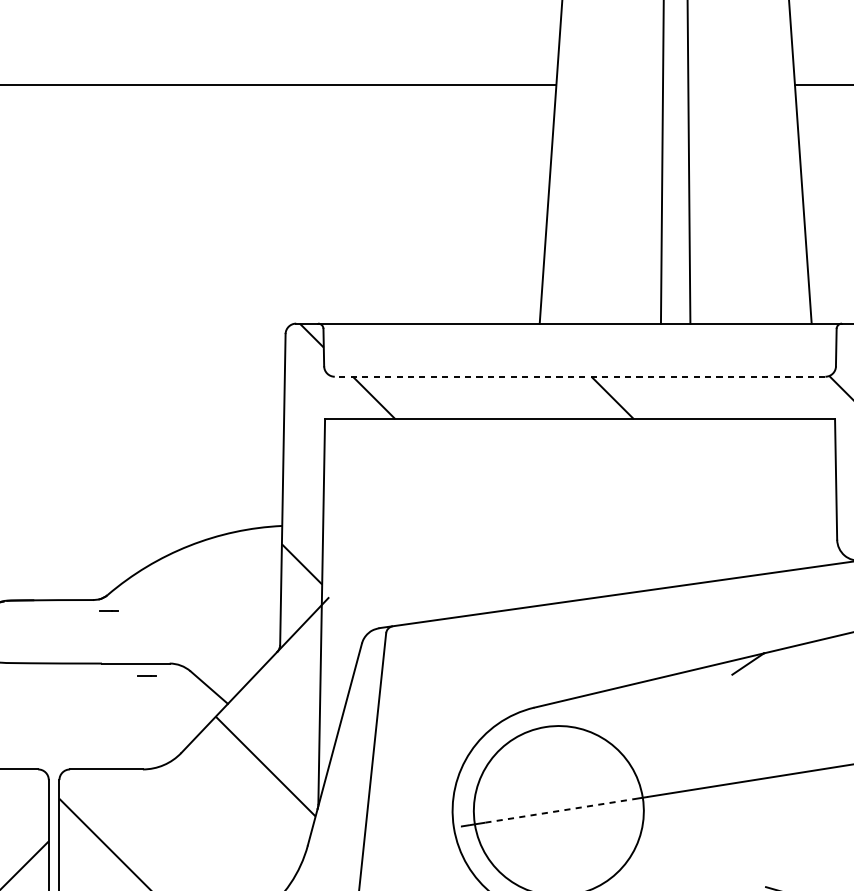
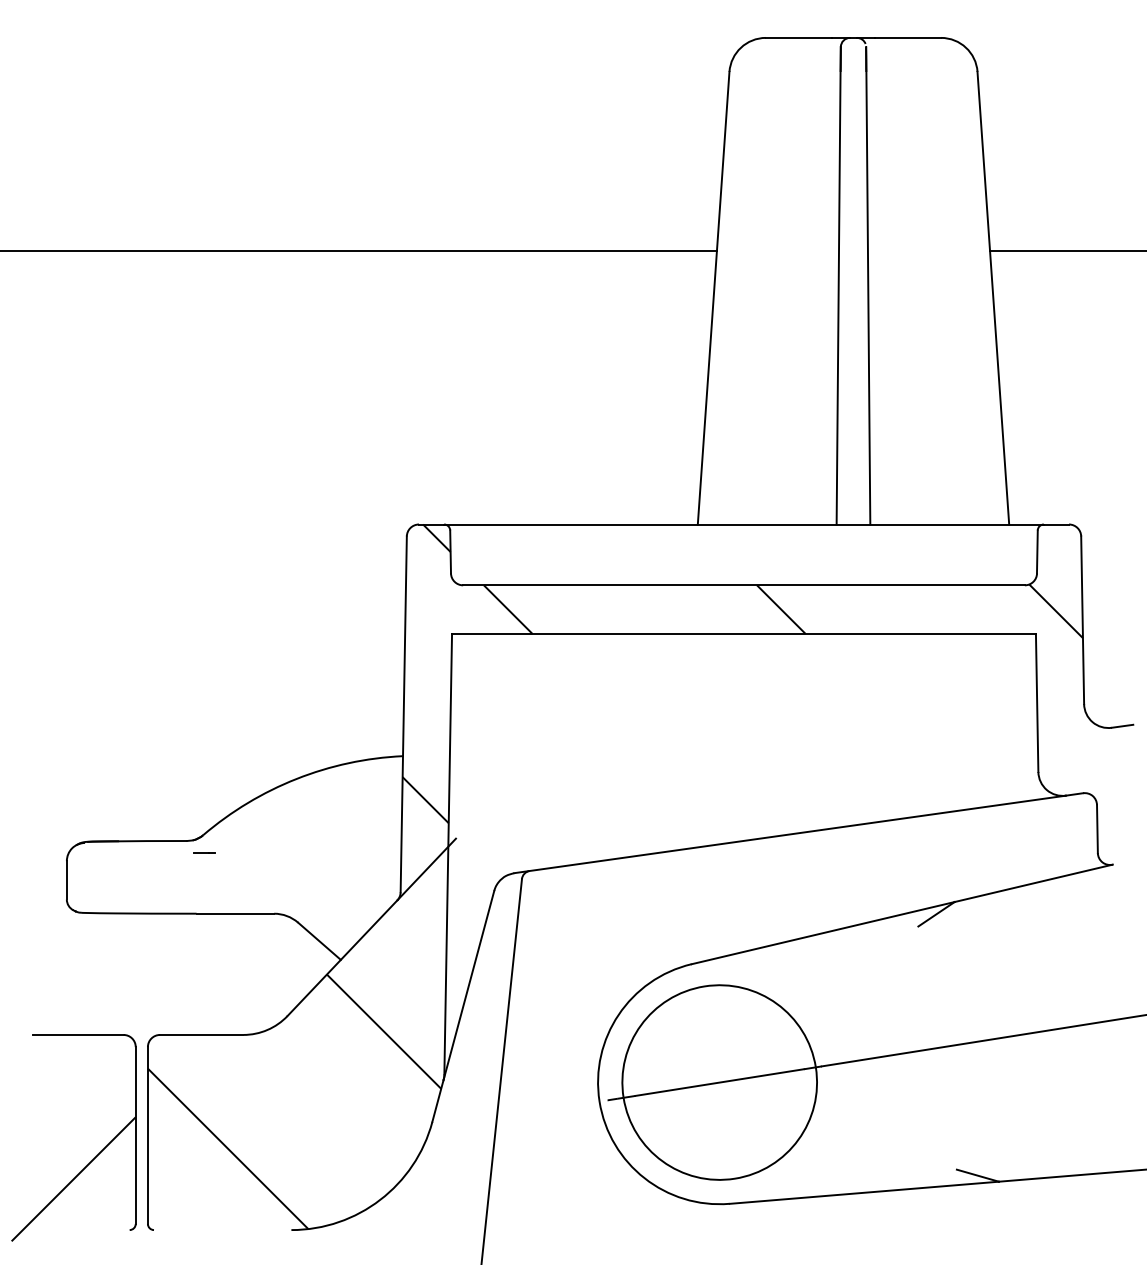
line: (580, 376) -> (744, 585), dashed -> solid
line: (147, 675) -> (248, 927), removed
line: (559, 810) -> (720, 1082), dashed -> solid

